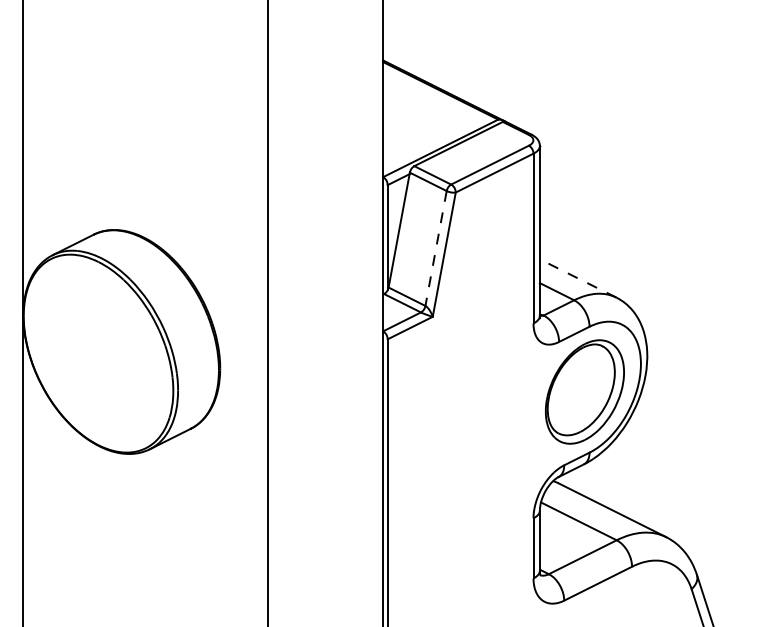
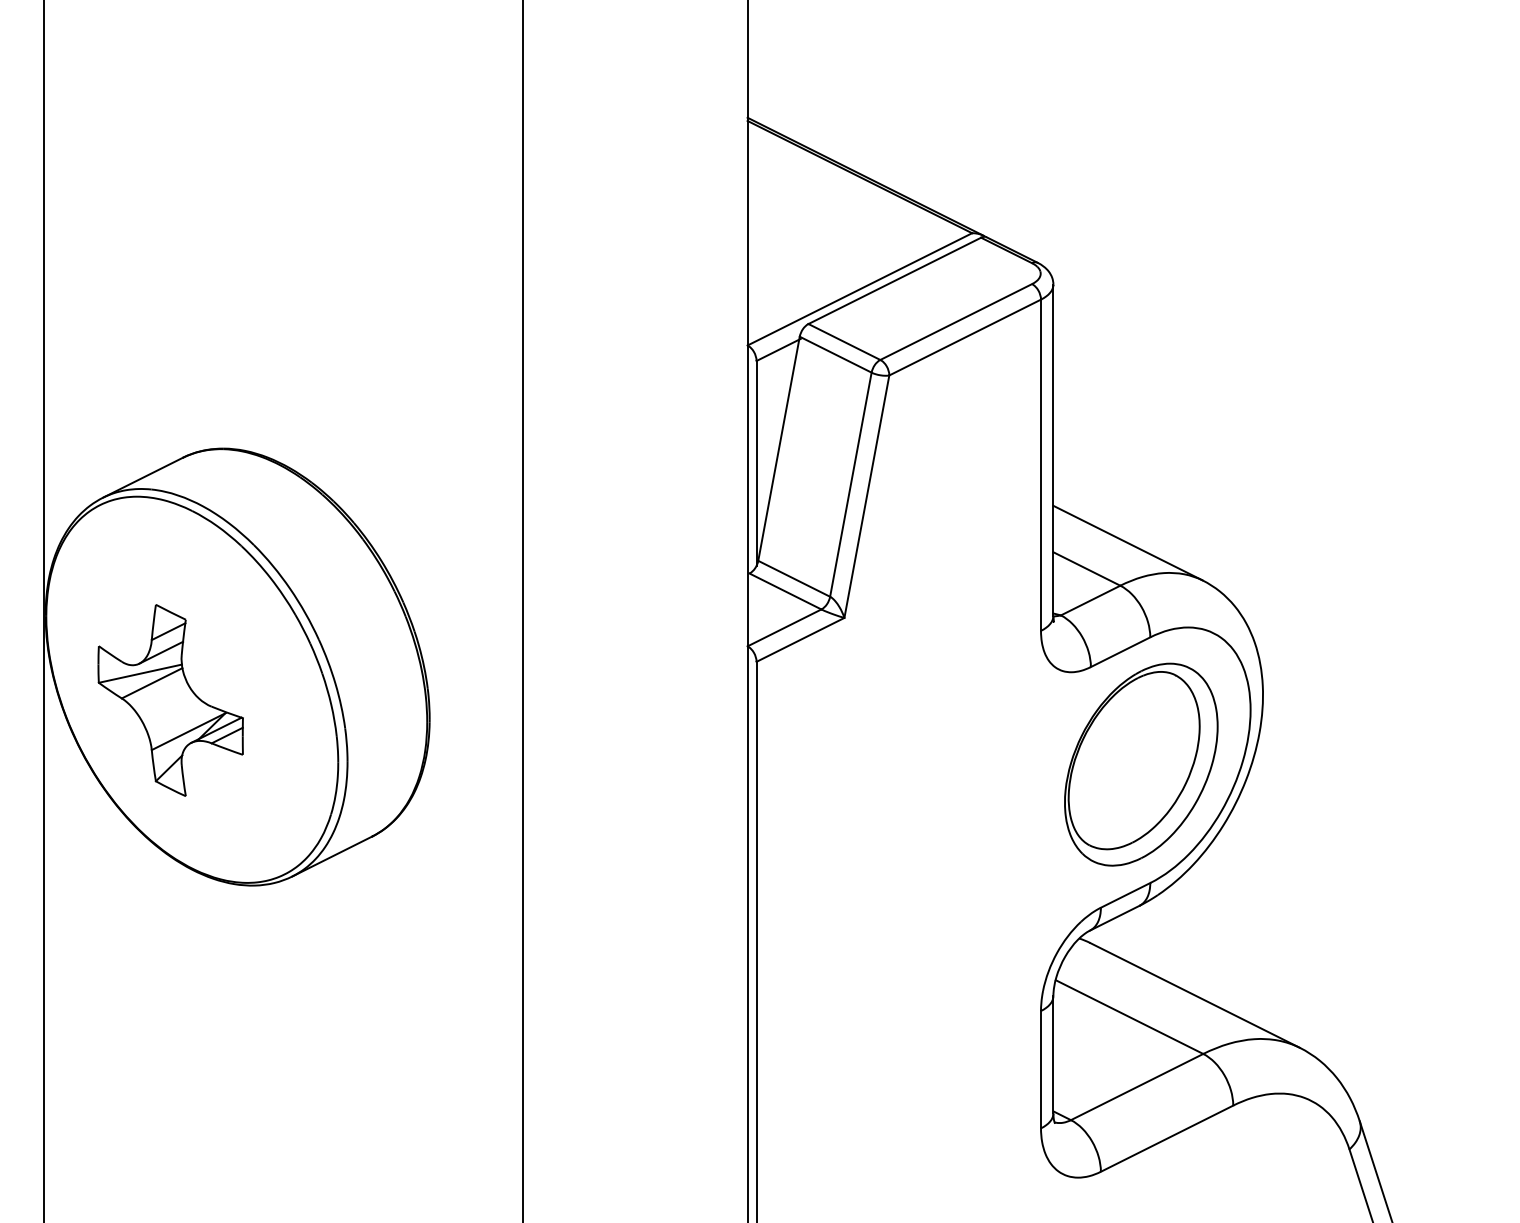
line: (435, 249) -> (849, 486), dashed -> solid
line: (578, 278) -> (1128, 543), dashed -> solid
part: (87, 358) -> (170, 699), added

